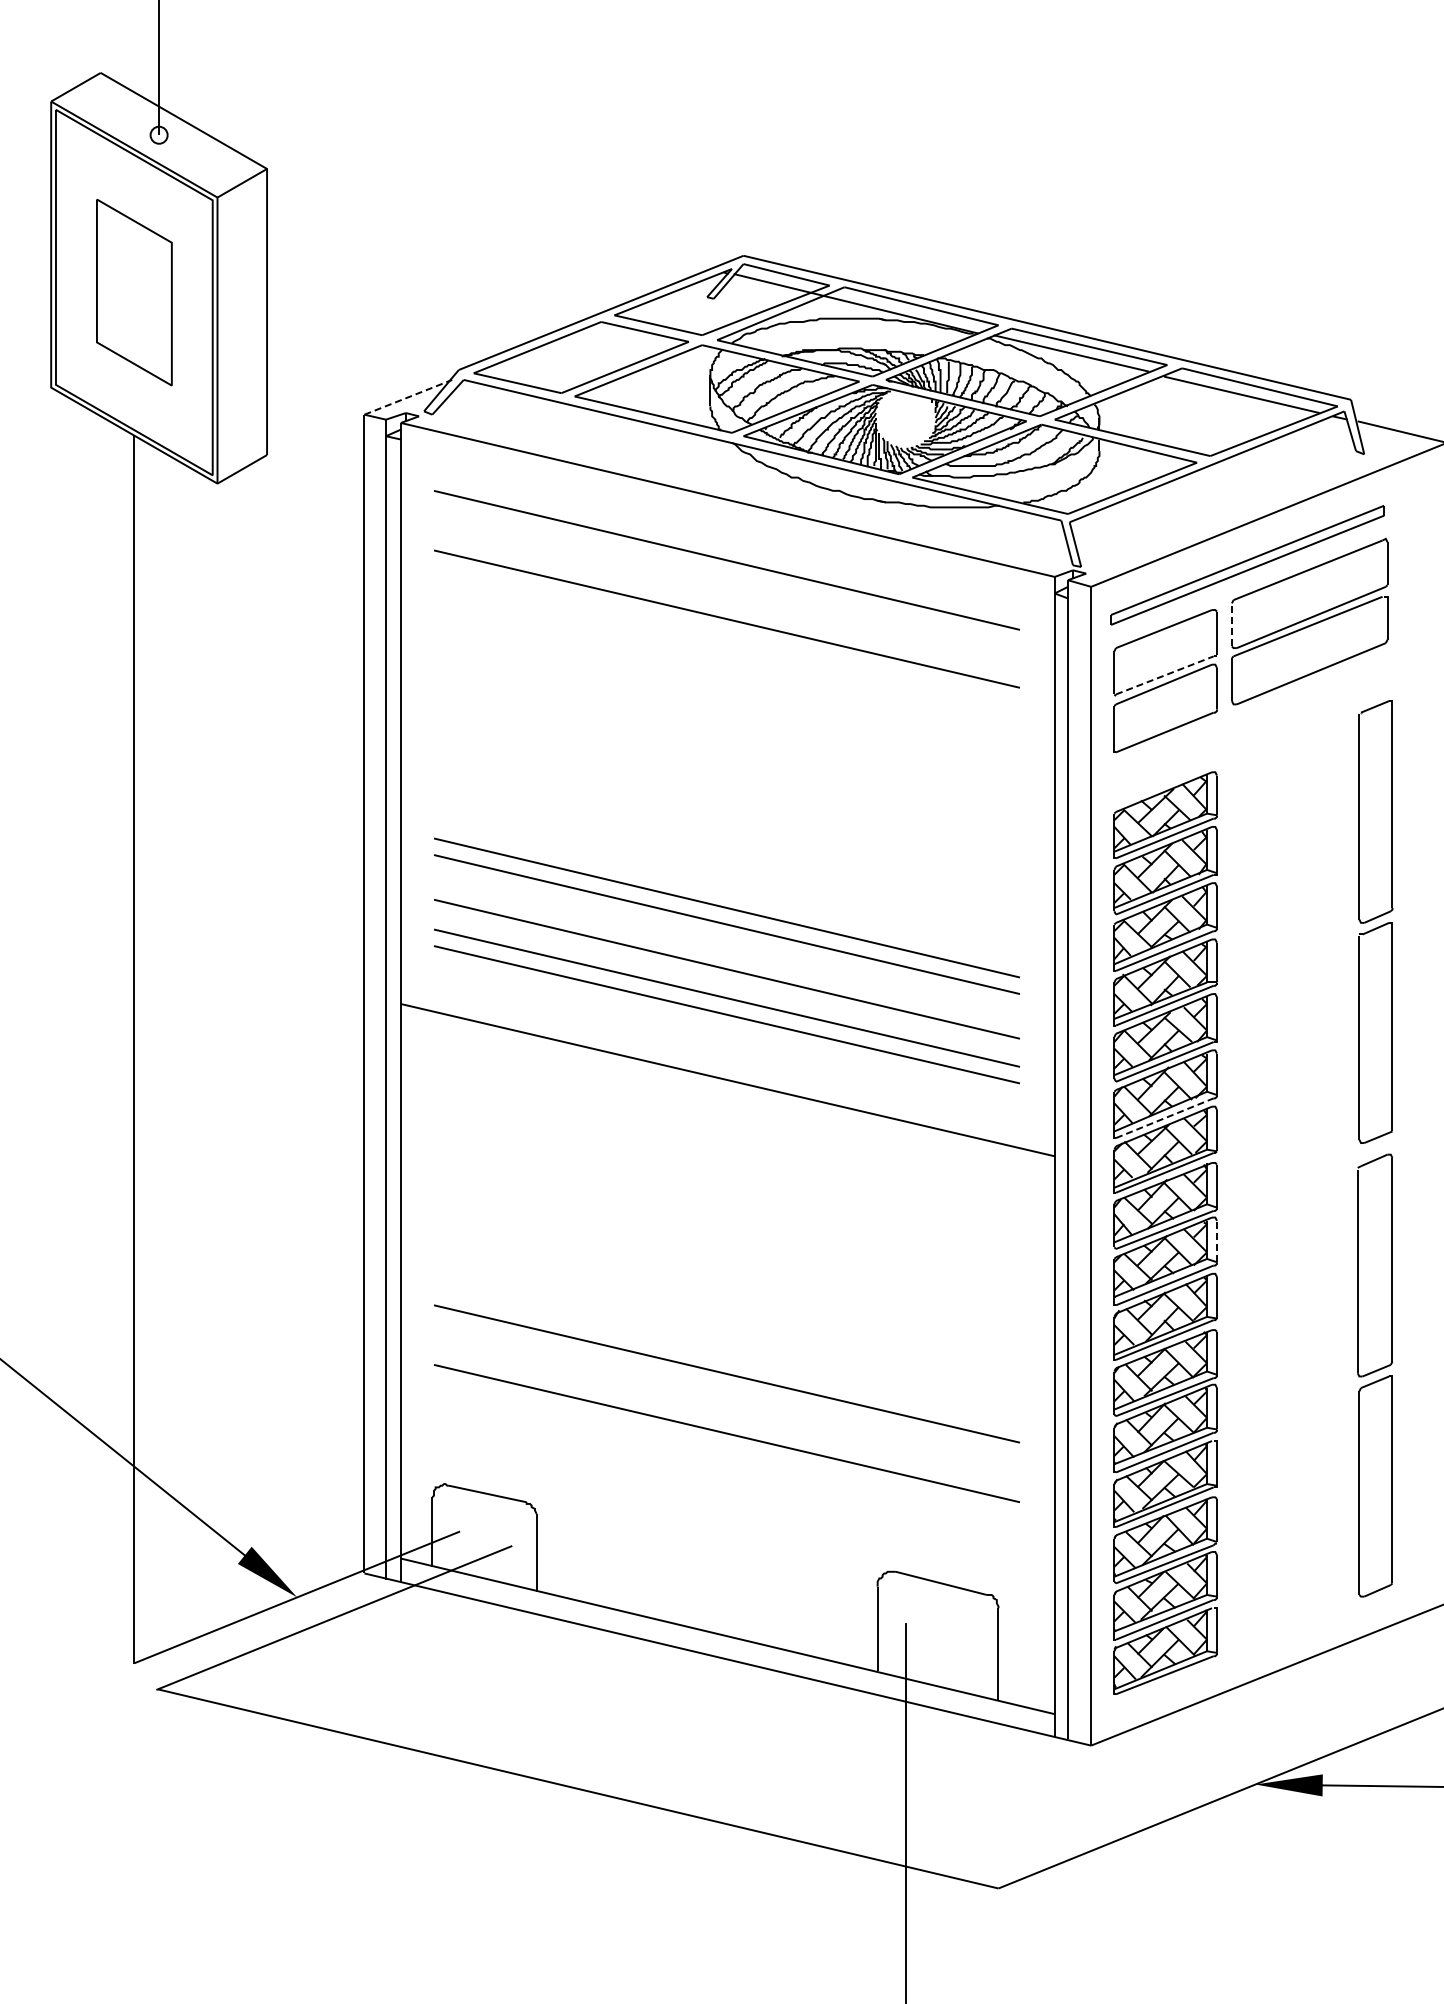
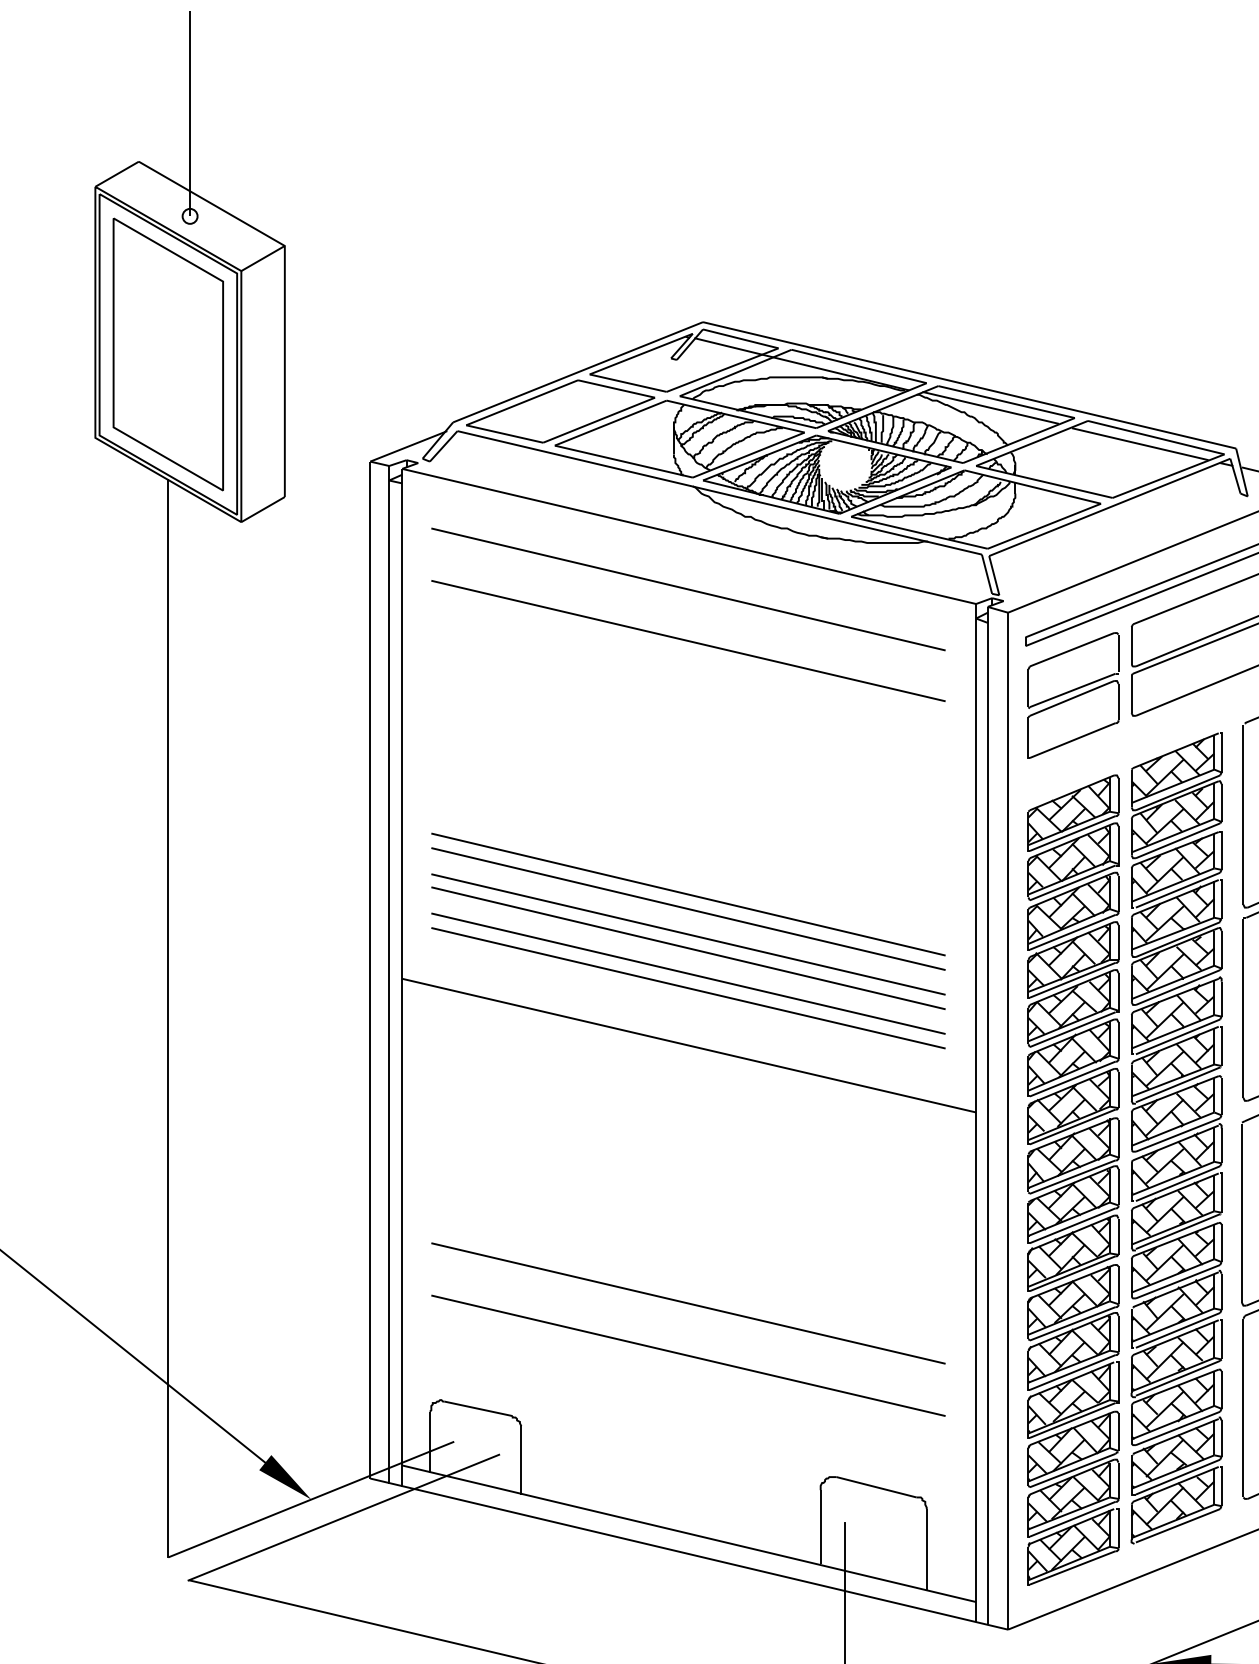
part: (134, 292) -> (168, 354), size x1.67
line: (408, 397) -> (408, 446), dashed -> solid
line: (1231, 624) -> (1131, 645), dashed -> solid
line: (1165, 675) -> (1073, 690), dashed -> solid
line: (726, 953) -> (688, 934), added
line: (1164, 1118) -> (1072, 1079), dashed -> solid
part: (1283, 1185) -> (1176, 1138), added
line: (1217, 1241) -> (1118, 1187), dashed -> solid

